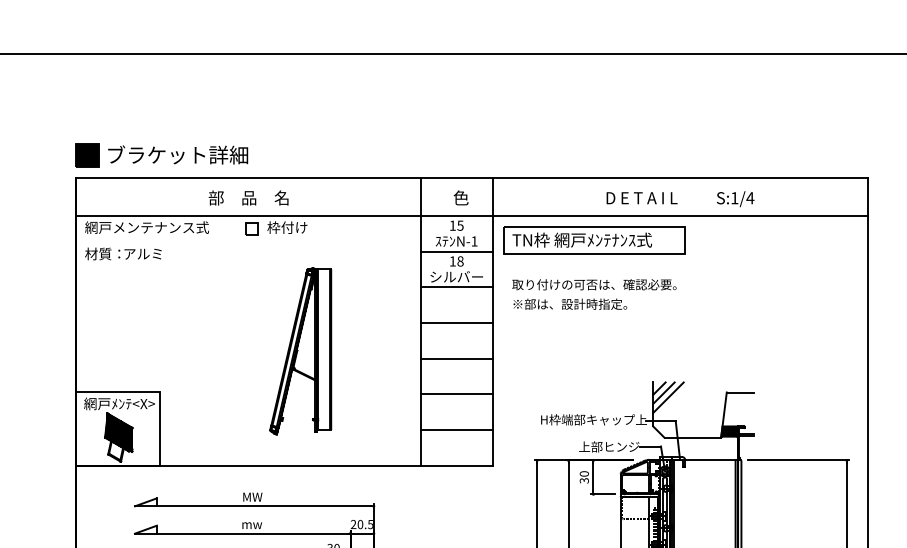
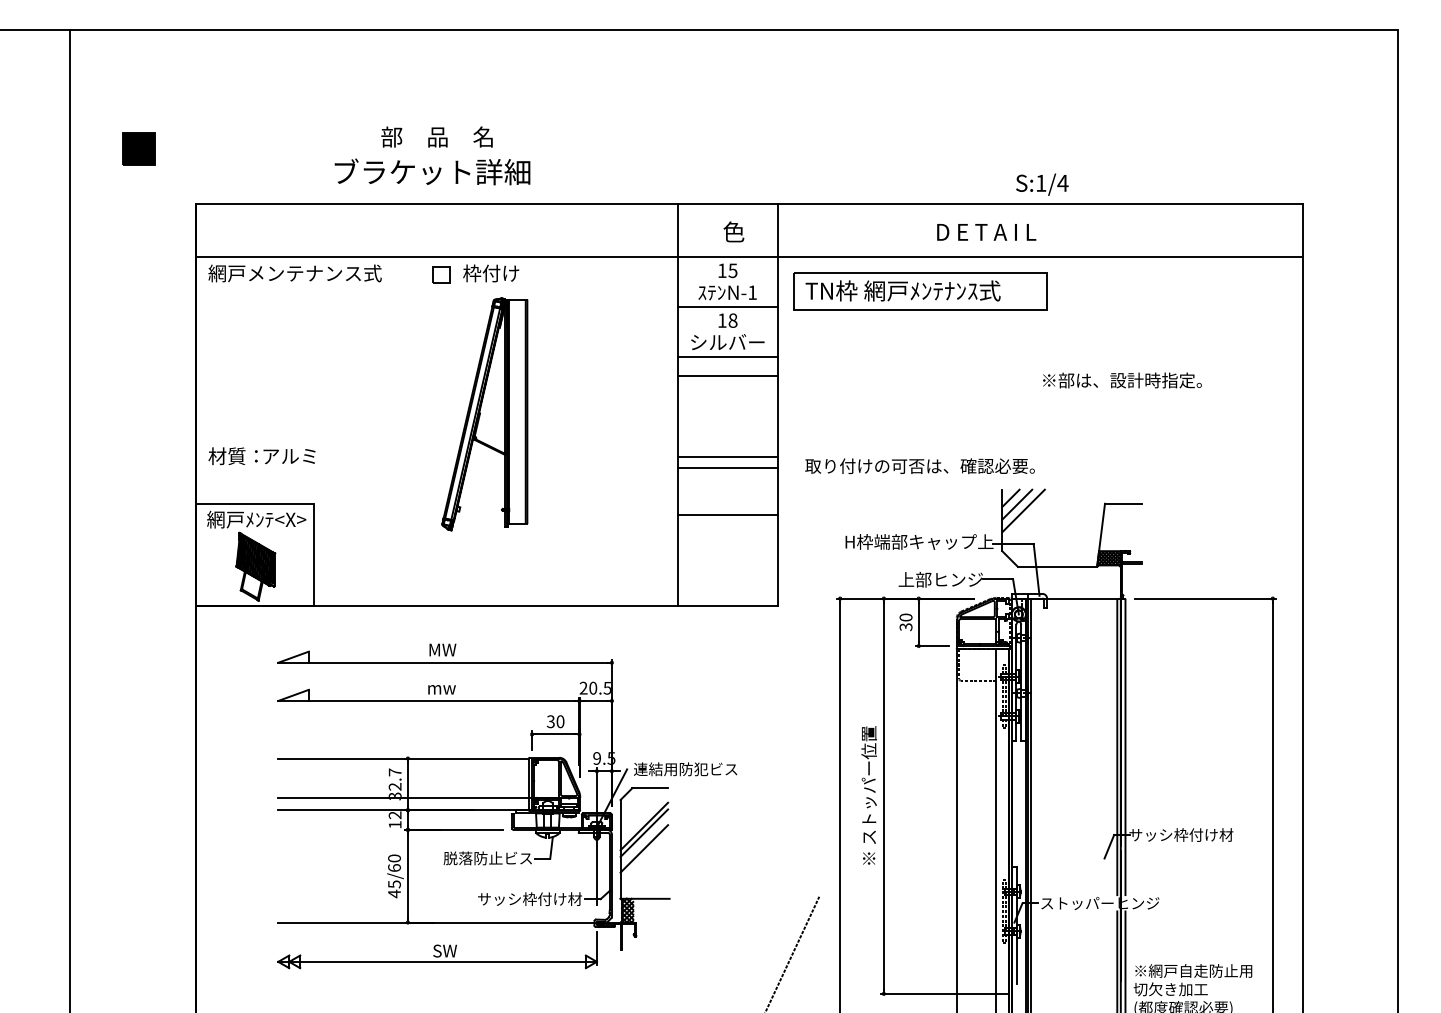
text: (178, 154) -> (432, 171), moved
part: (87, 155) -> (138, 148), moved
text: (248, 197) -> (436, 136), moved
text: (735, 199) -> (1042, 184), moved
text: (123, 254) -> (261, 456), moved
text: (593, 284) -> (919, 466), moved
text: (570, 304) -> (1122, 380), moved
line: (457, 322) -> (728, 375), moved
part: (300, 351) -> (484, 414), moved
line: (457, 394) -> (728, 467), moved
line: (457, 430) -> (728, 515), moved

